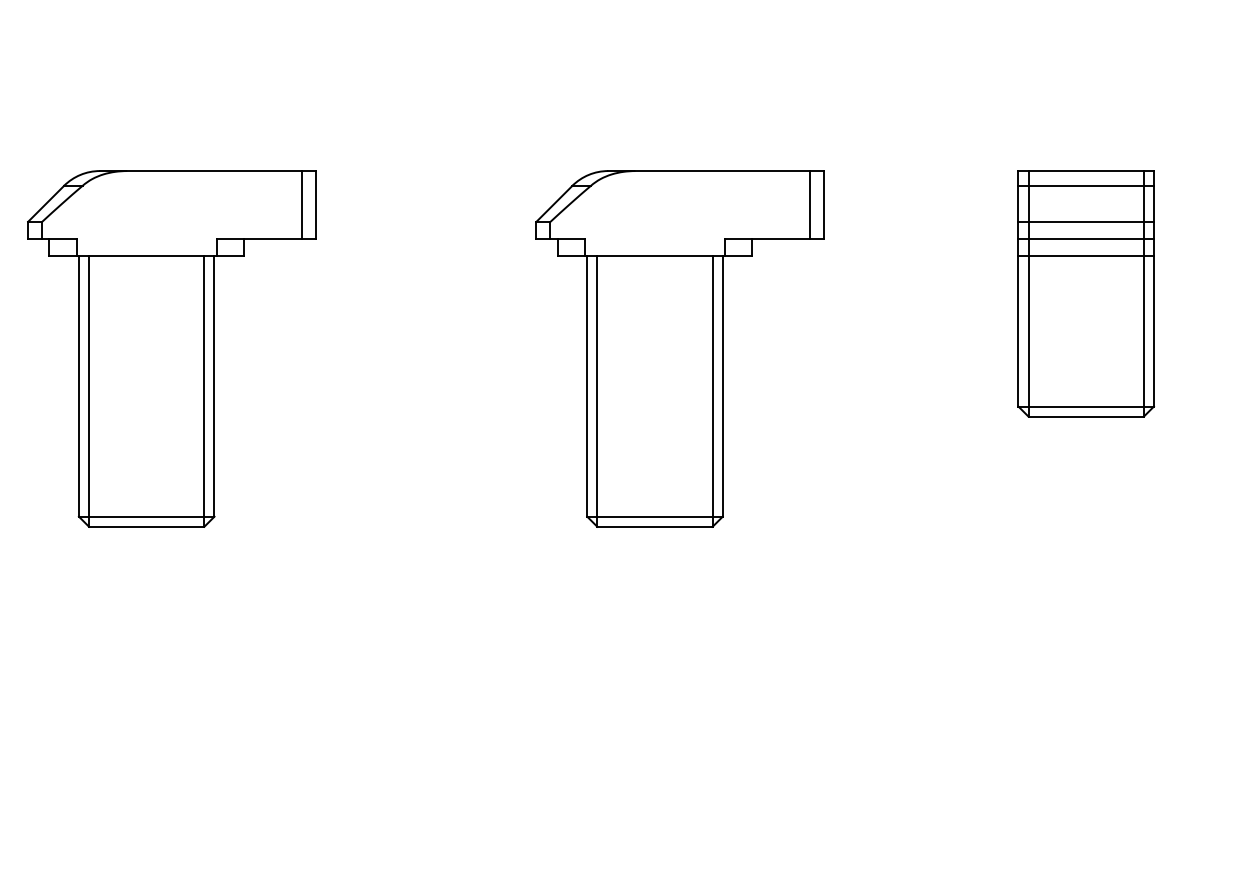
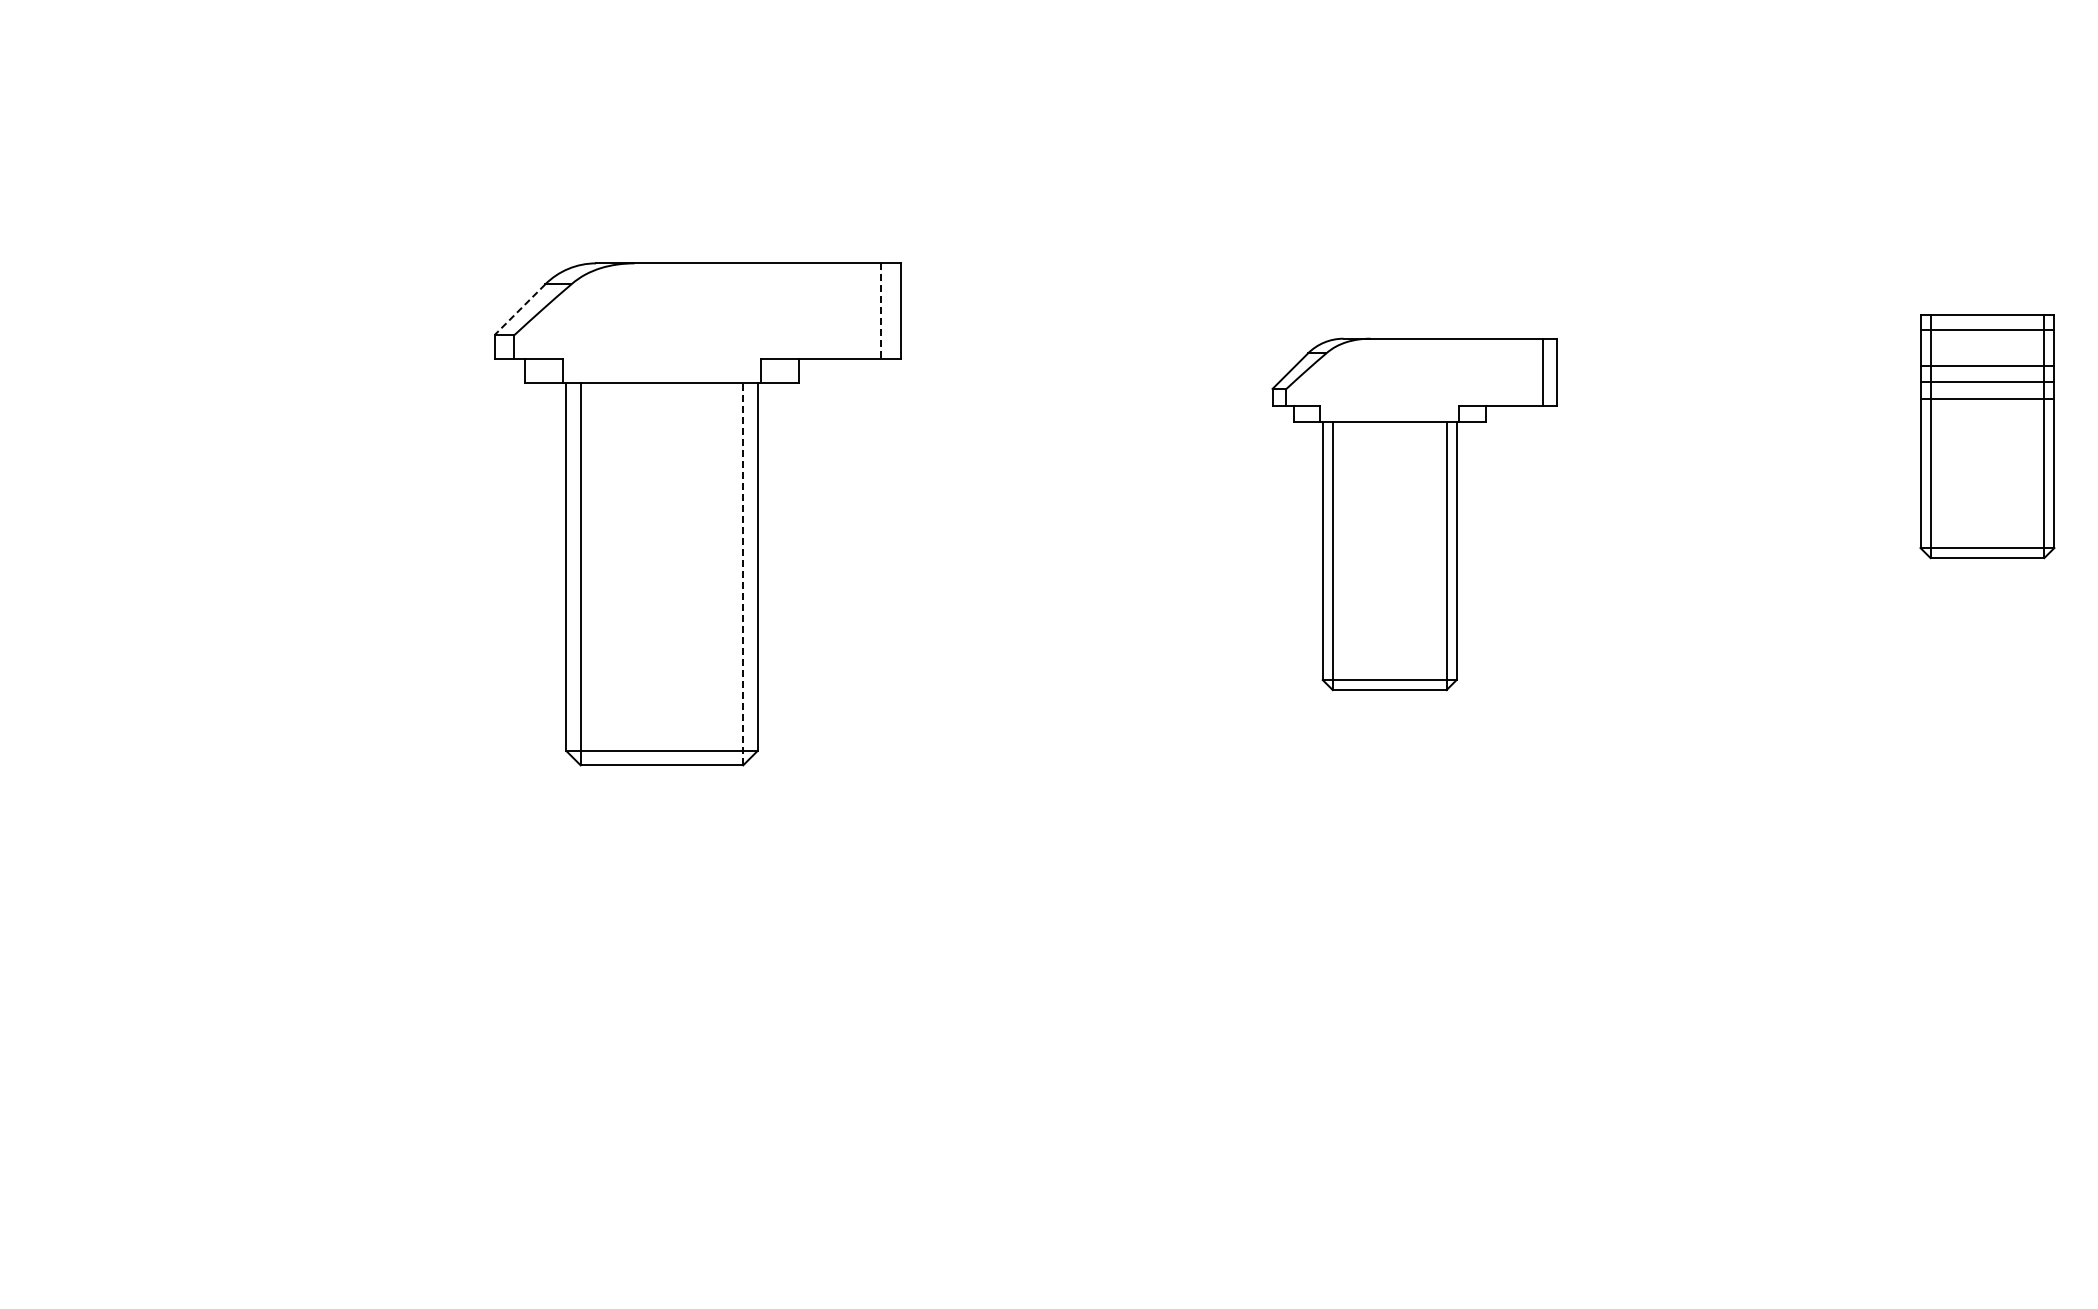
line: (45, 203) -> (519, 309), solid -> dashed
line: (301, 205) -> (880, 311), solid -> dashed
part: (1086, 293) -> (1987, 436), size x0.7
part: (680, 349) -> (1414, 514), size x0.7
line: (204, 390) -> (743, 573), solid -> dashed

